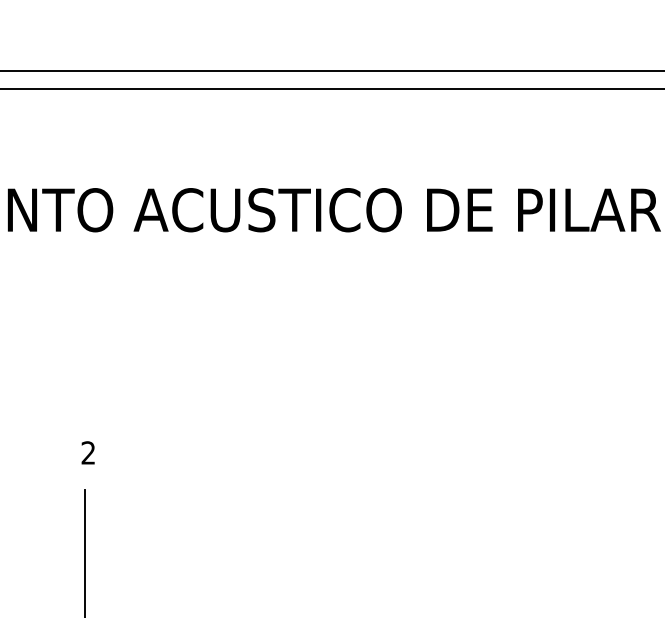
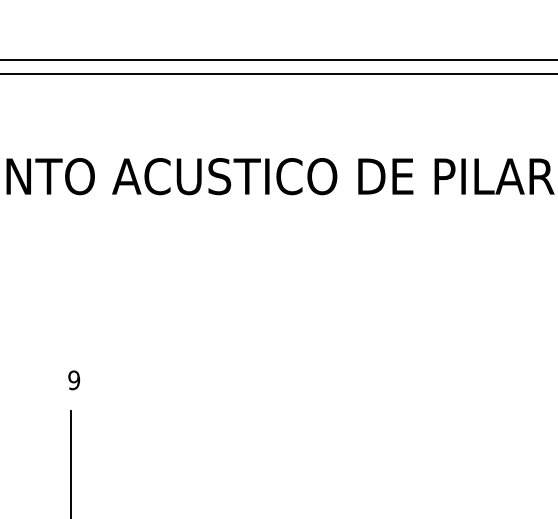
text: (88, 452) -> (74, 379), 2 -> 9

